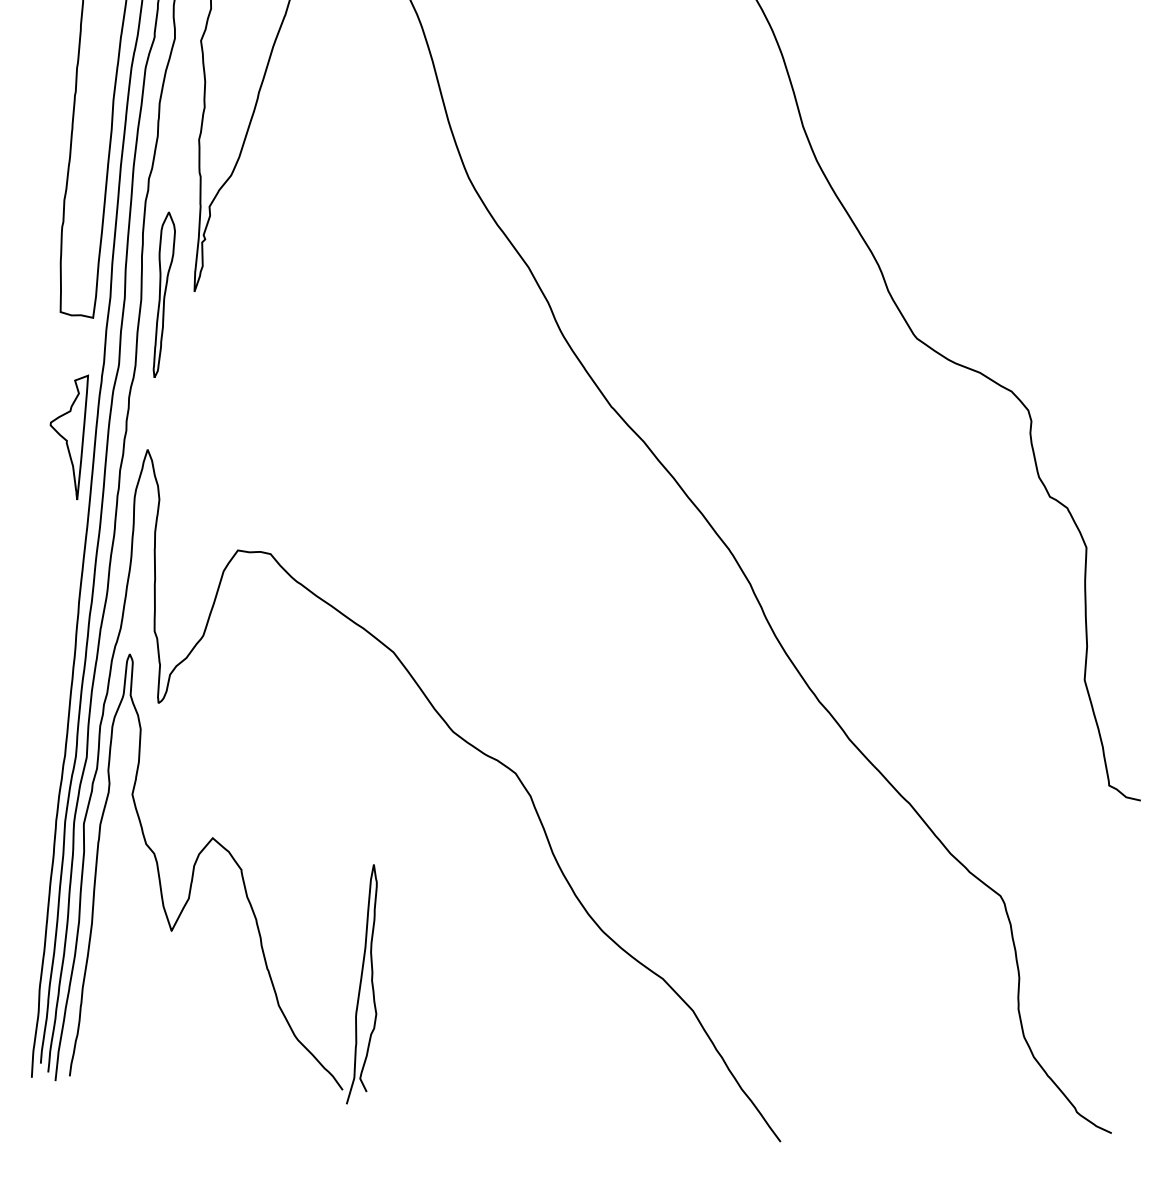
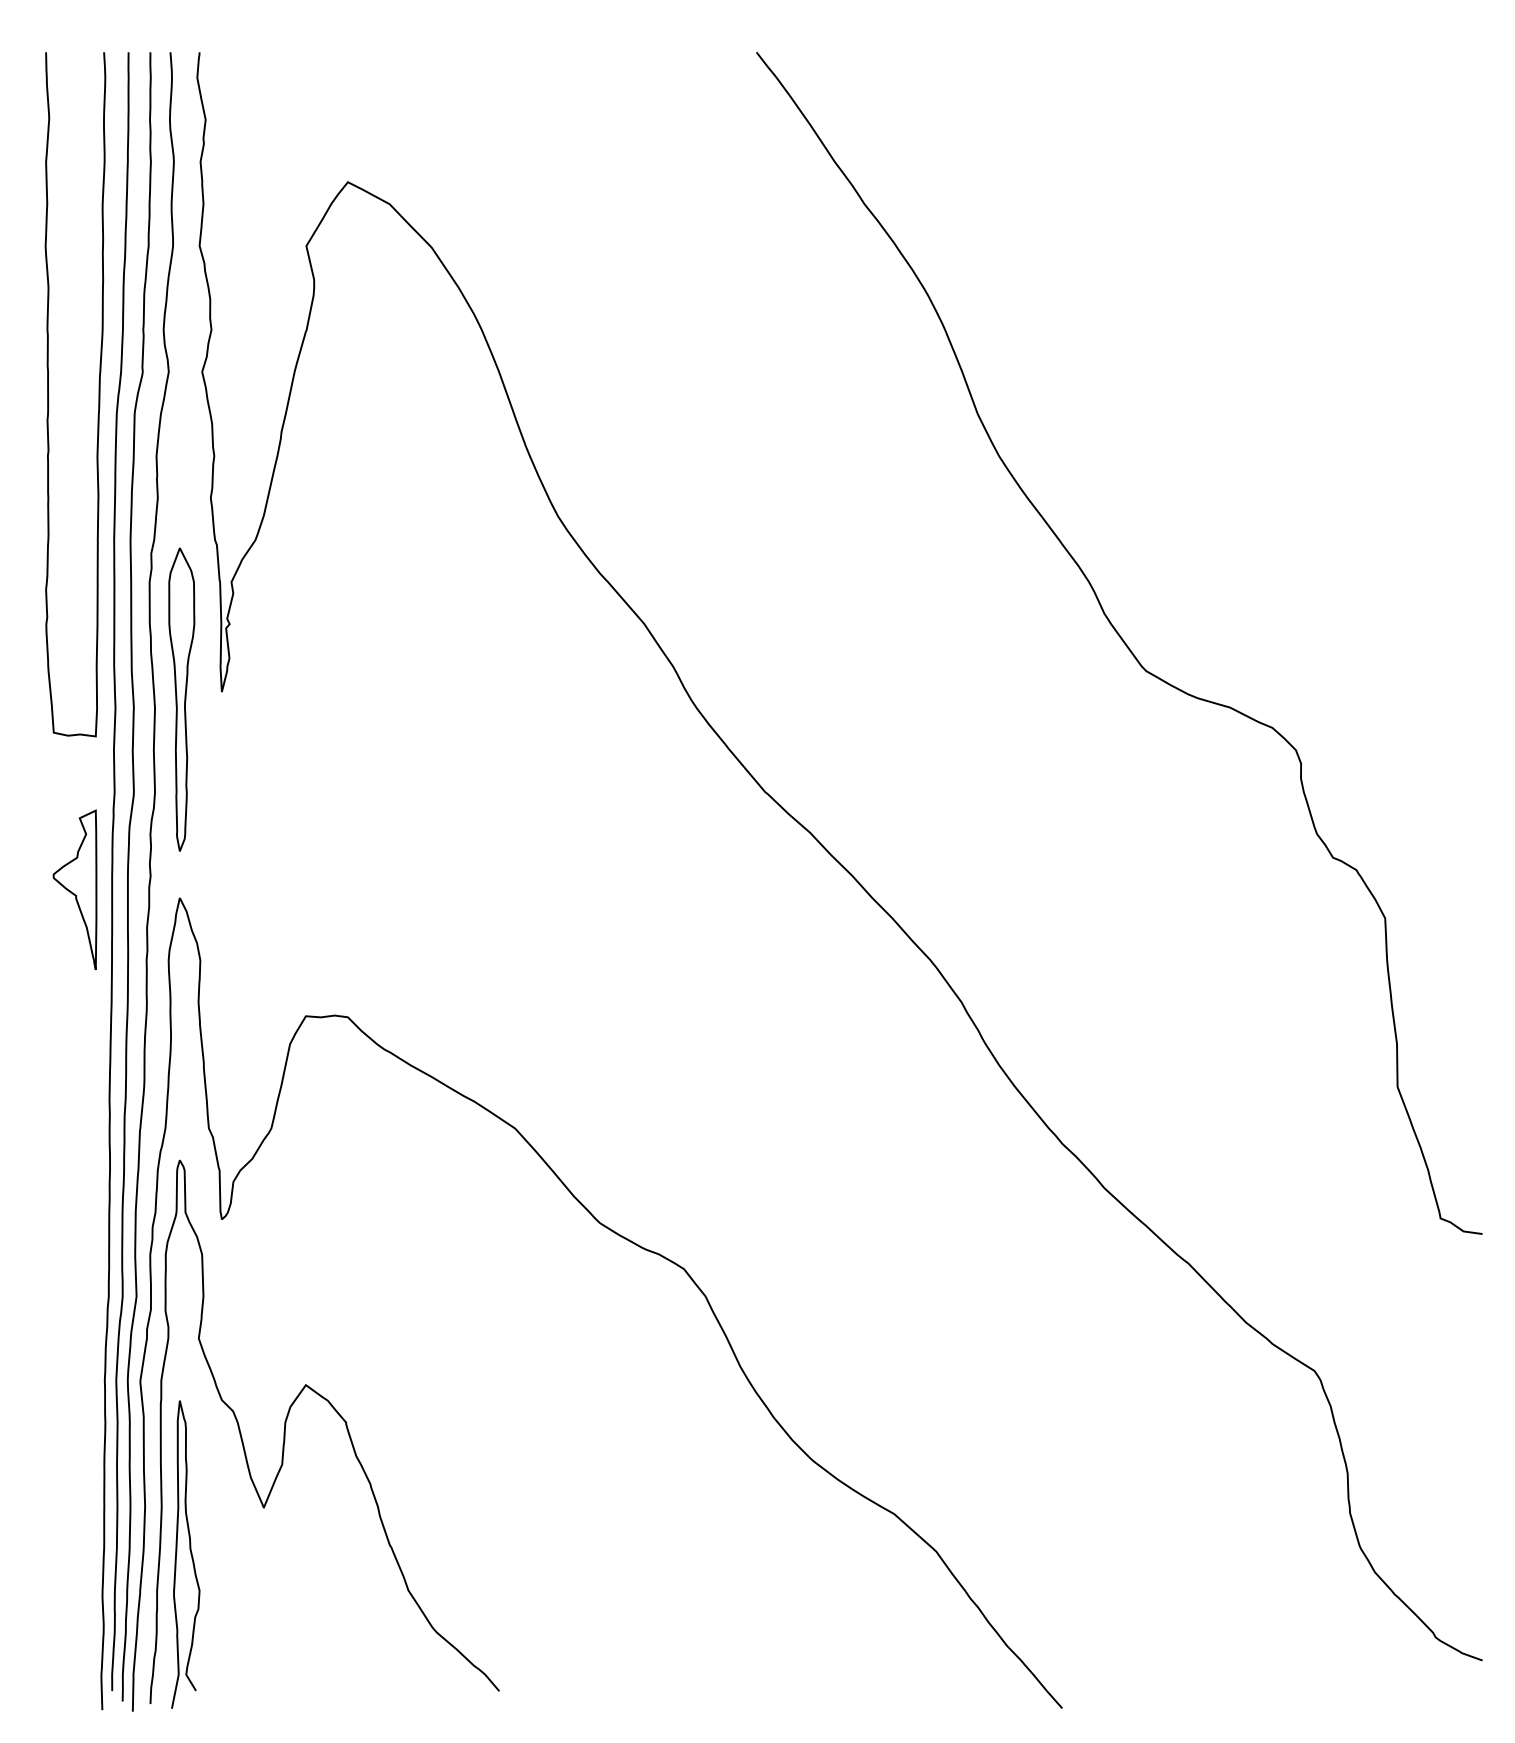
part: (162, 294) -> (181, 699), size x1.43
curve: (371, 985) -> (190, 1554), moved

